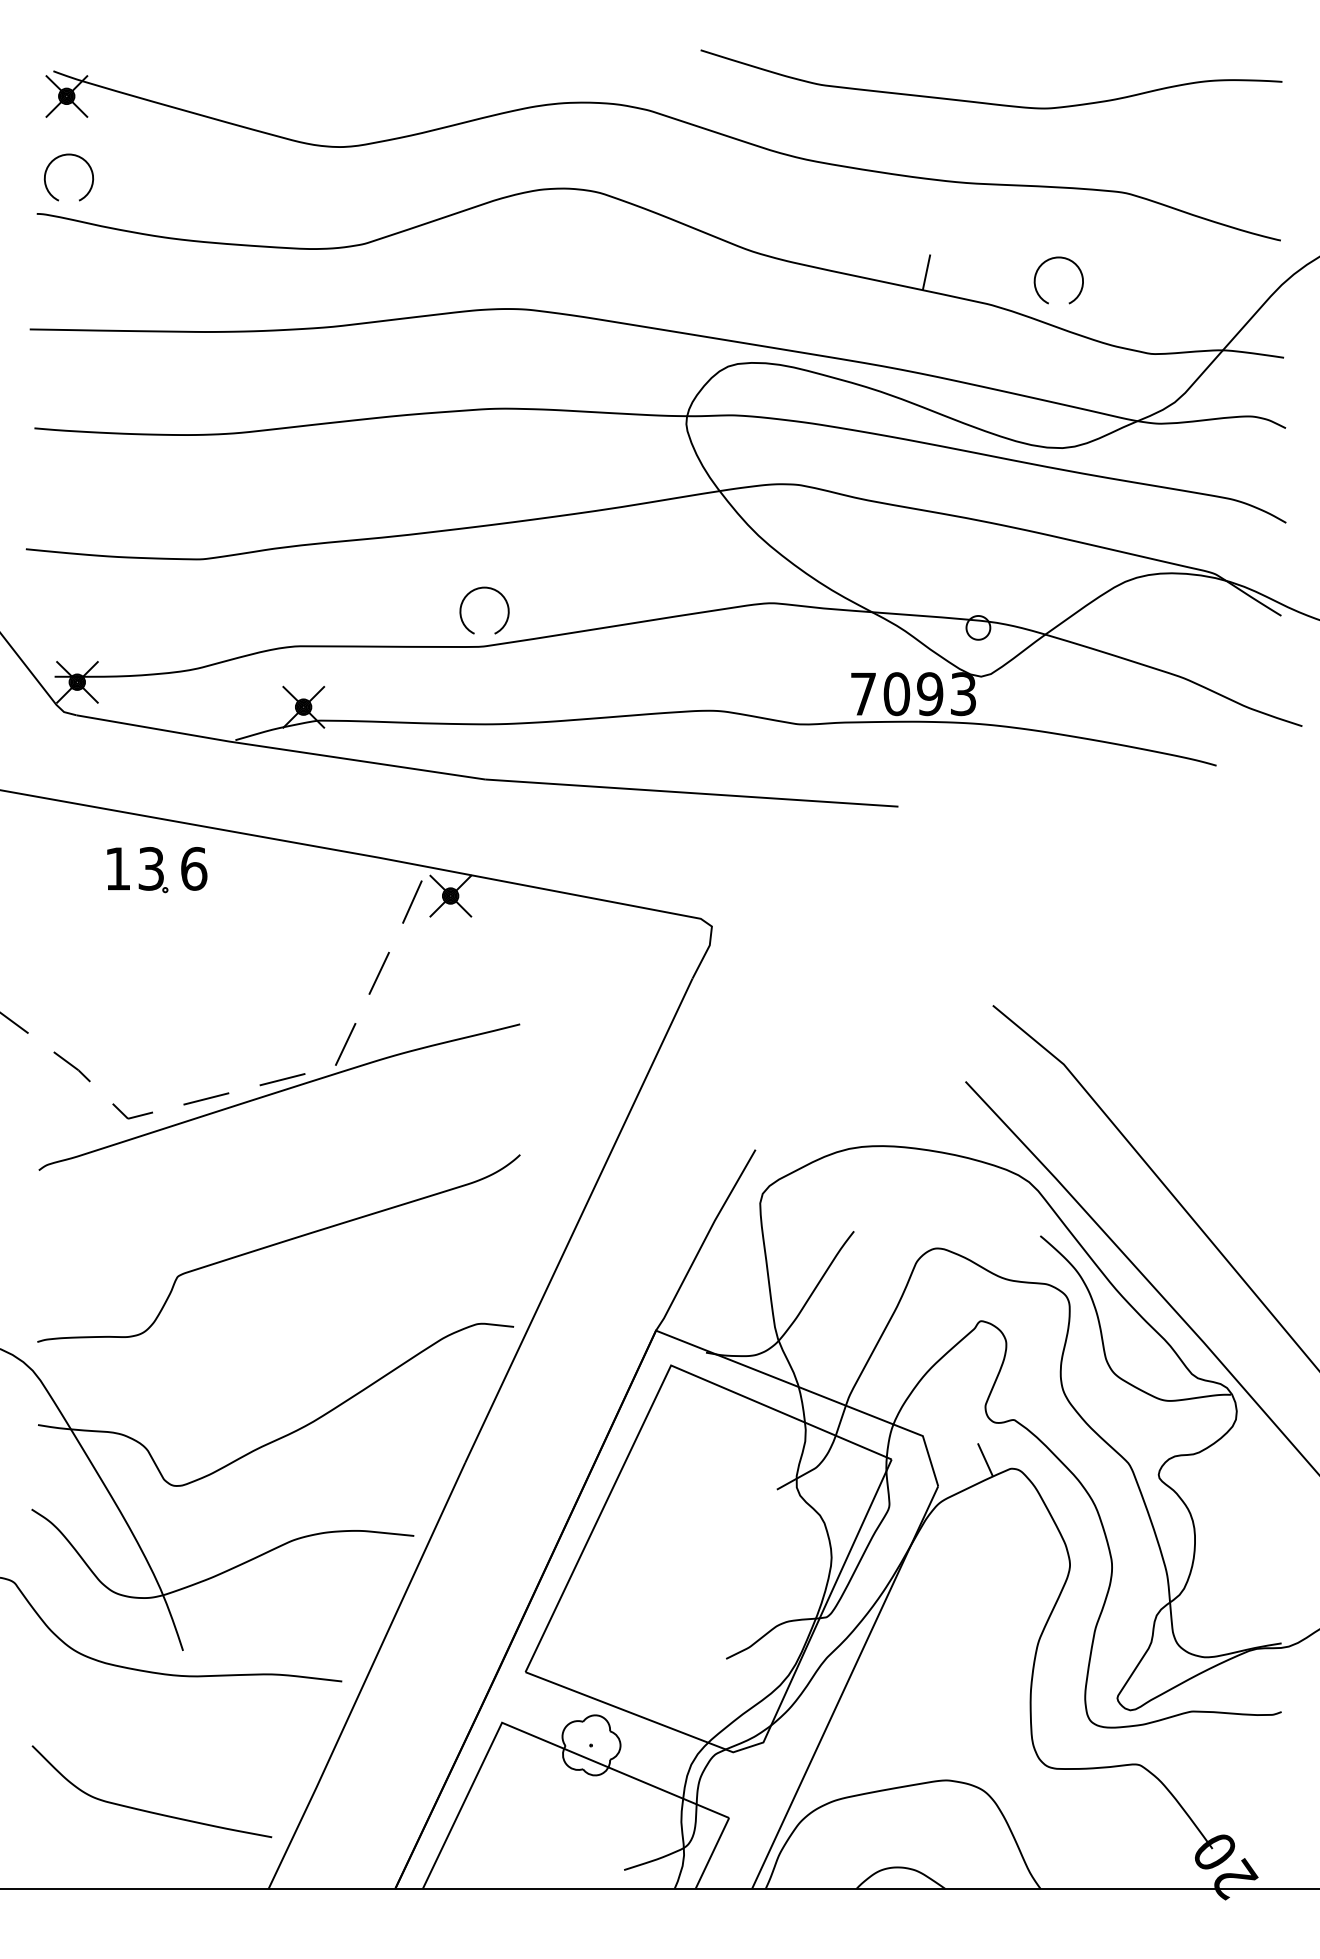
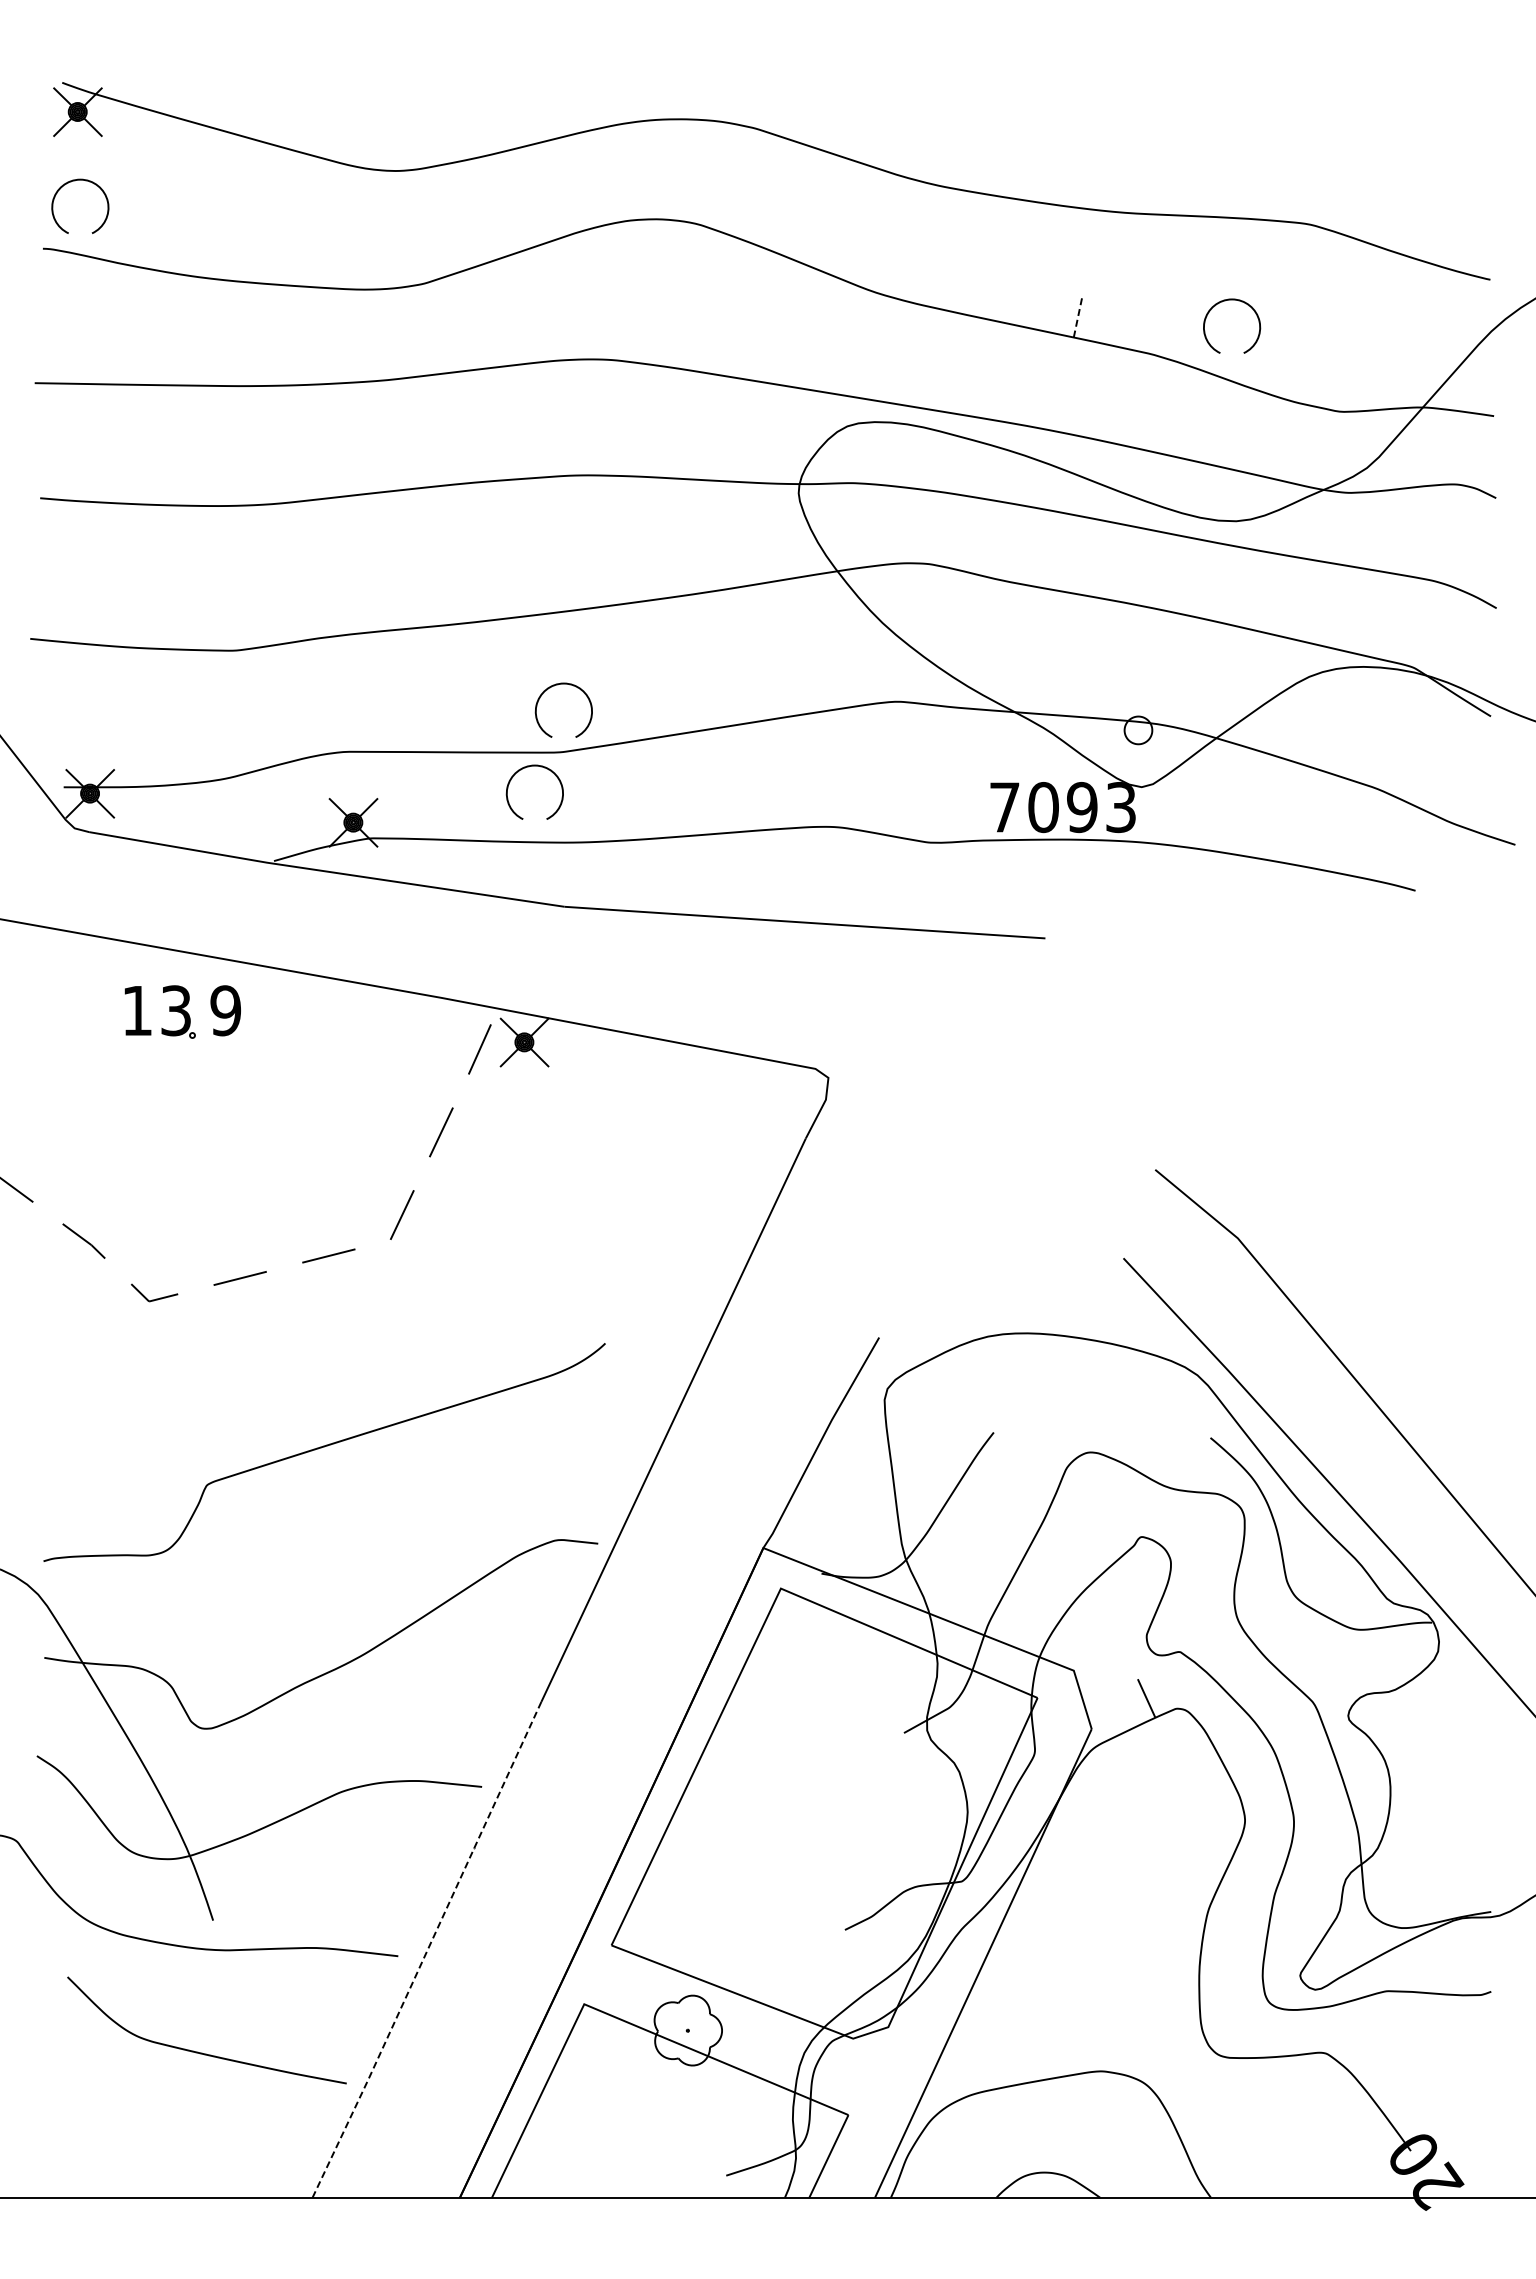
curve: (990, 102) -> (1152, 119), removed
line: (926, 272) -> (1078, 316), solid -> dashed
arc: (455, 659) -> (529, 767), added
text: (193, 868) -> (225, 1010), 6 -> 9
curve: (278, 1092) -> (324, 1271), removed
line: (367, 1675) -> (427, 1949), solid -> dashed
curve: (148, 1810) -> (202, 2052), moved

